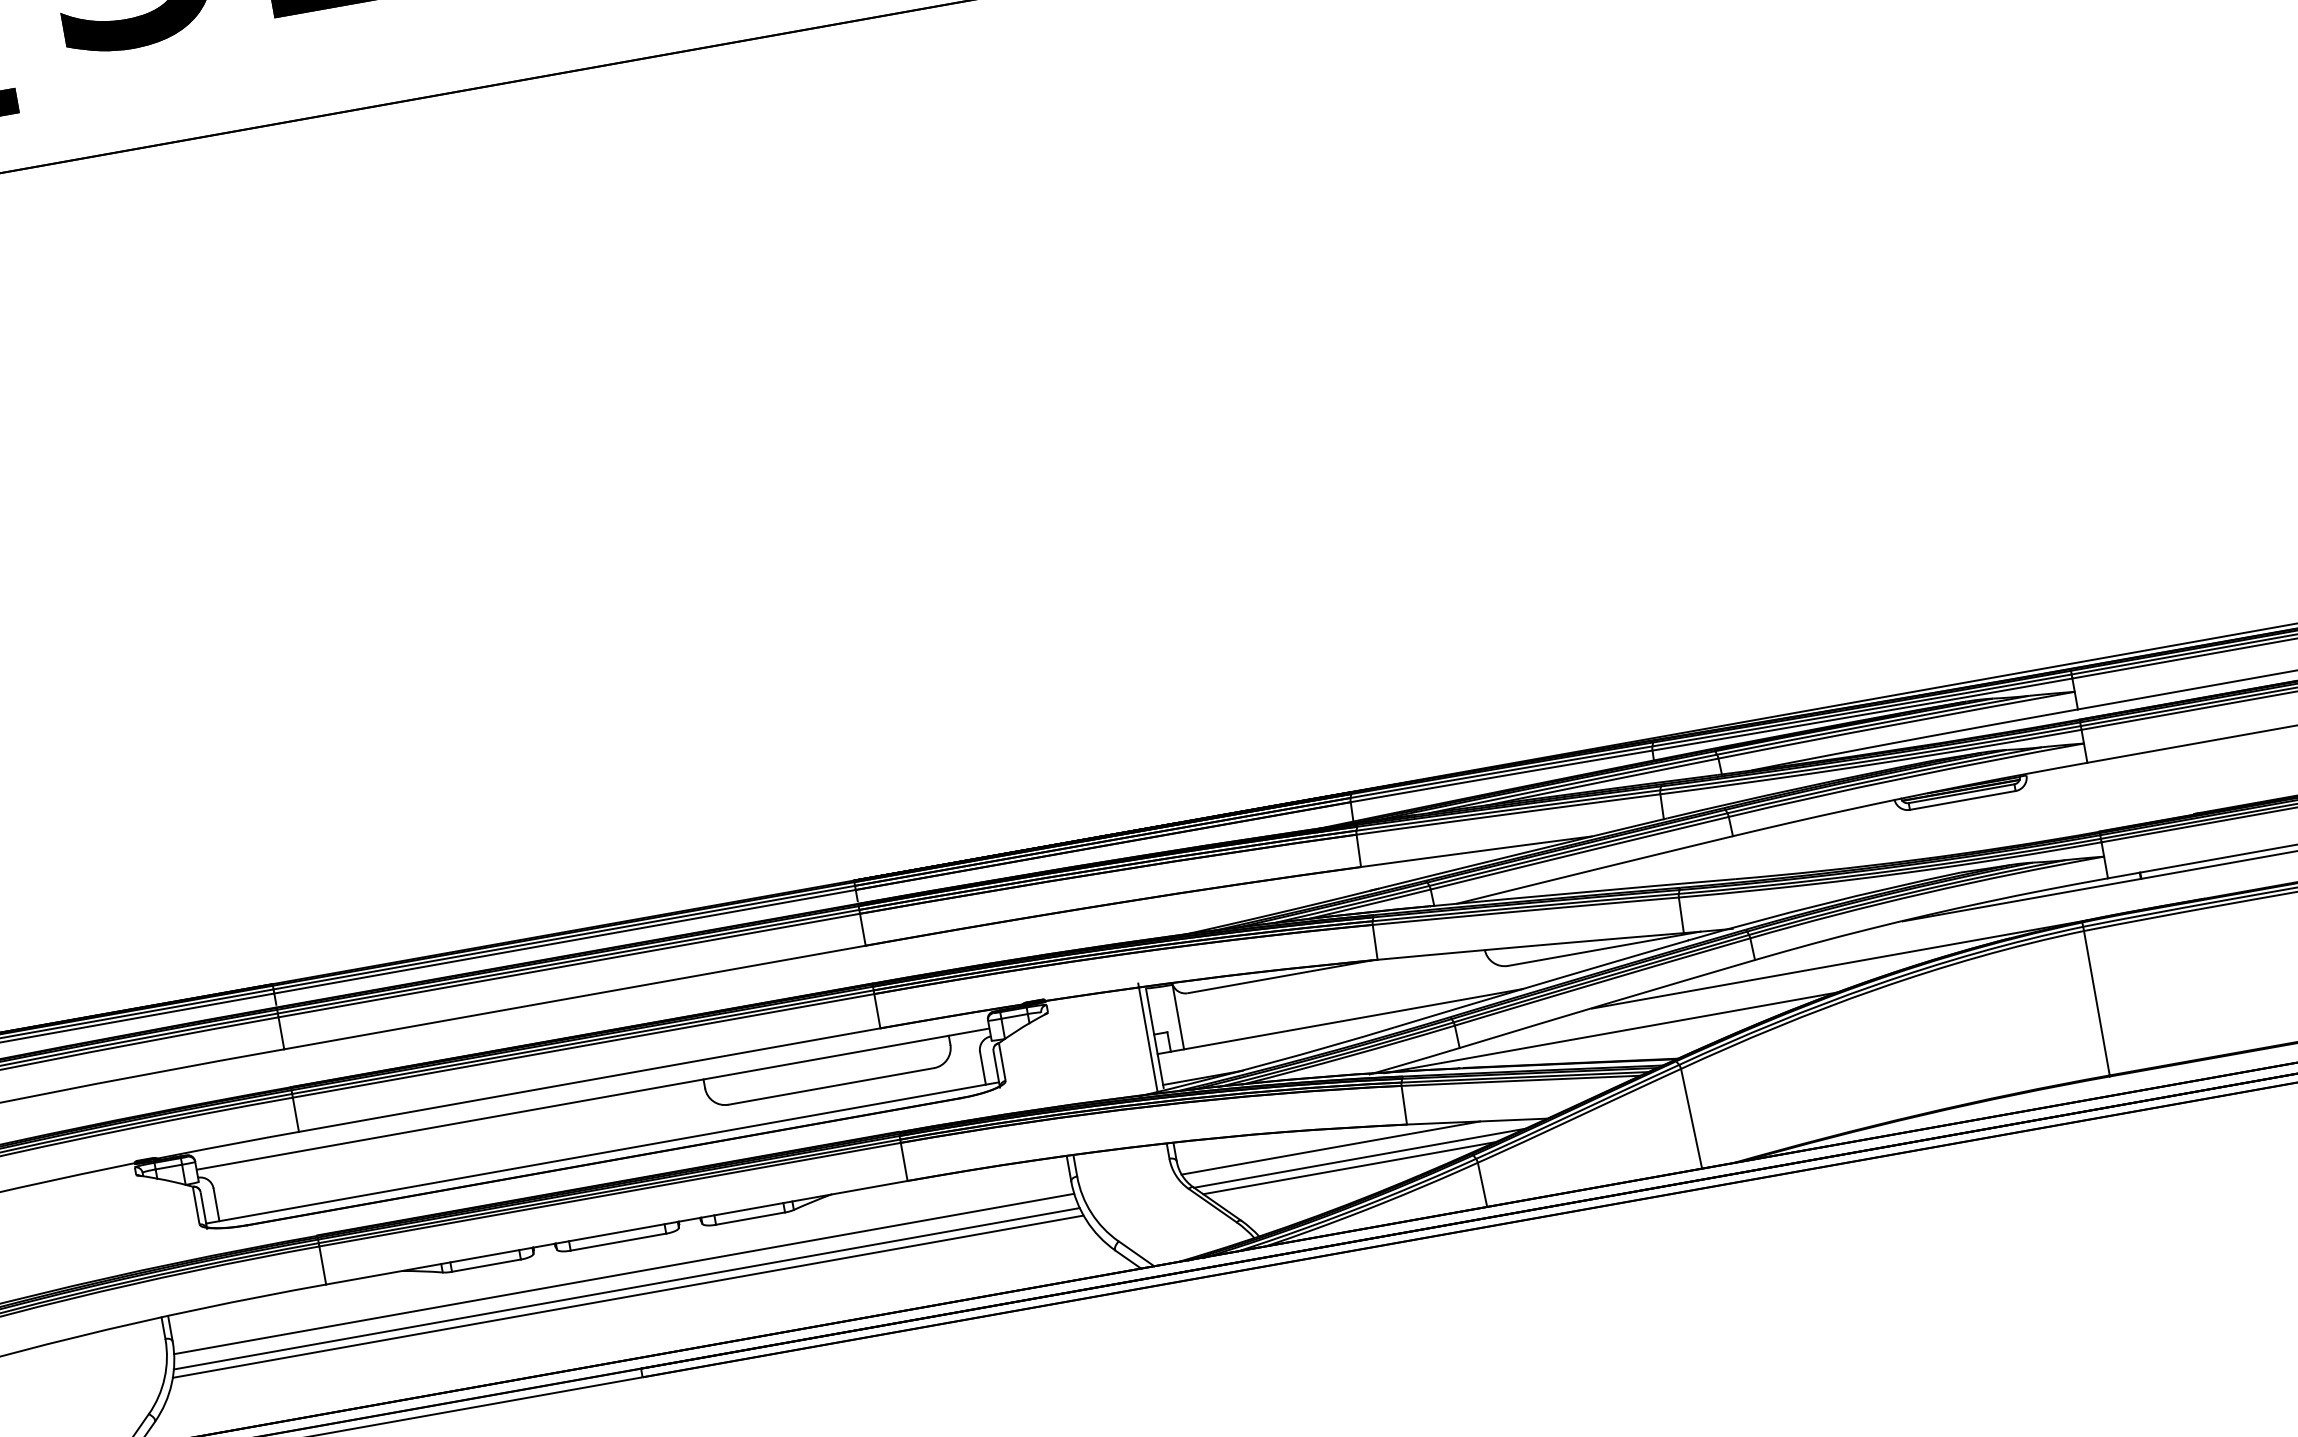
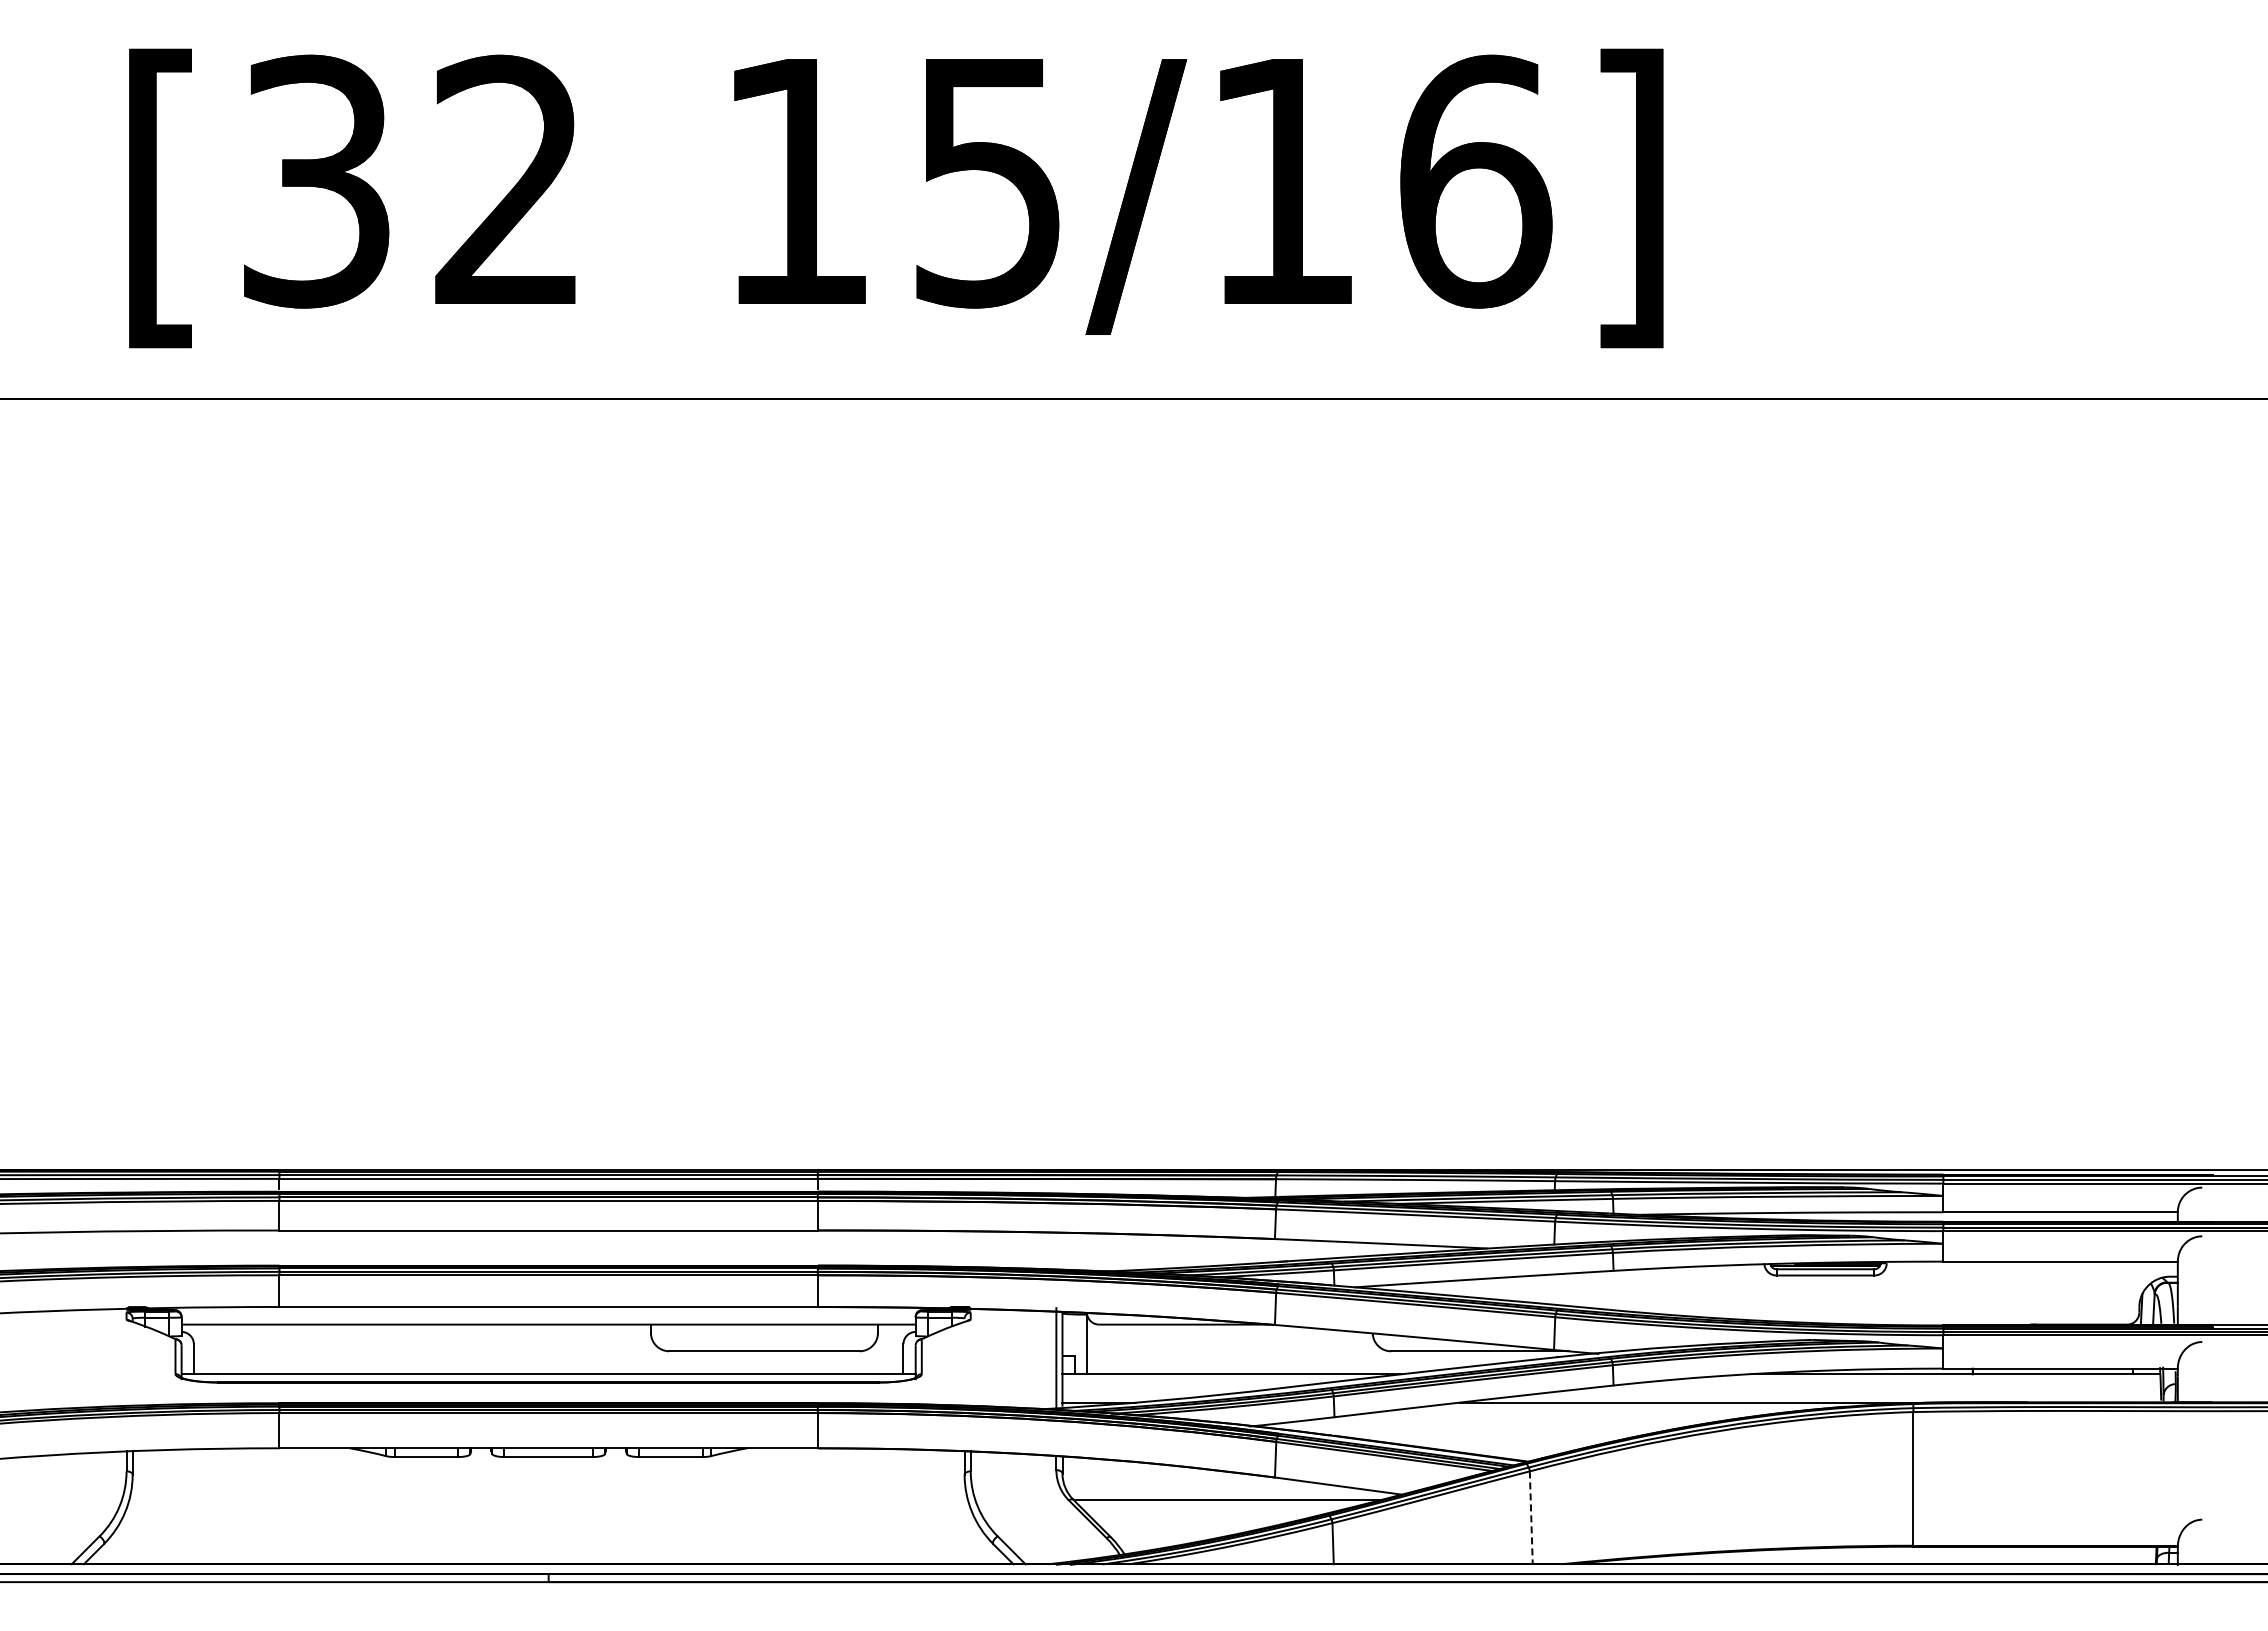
line: (1610, 1032) -> (1472, 1427), removed
line: (1691, 1119) -> (1531, 1518), solid -> dashed
line: (1330, 1148) -> (1202, 1486), removed
line: (1348, 1168) -> (1215, 1507), removed
line: (624, 1274) -> (548, 1486), removed
line: (626, 1289) -> (548, 1500), removed
line: (628, 1296) -> (548, 1507), removed

